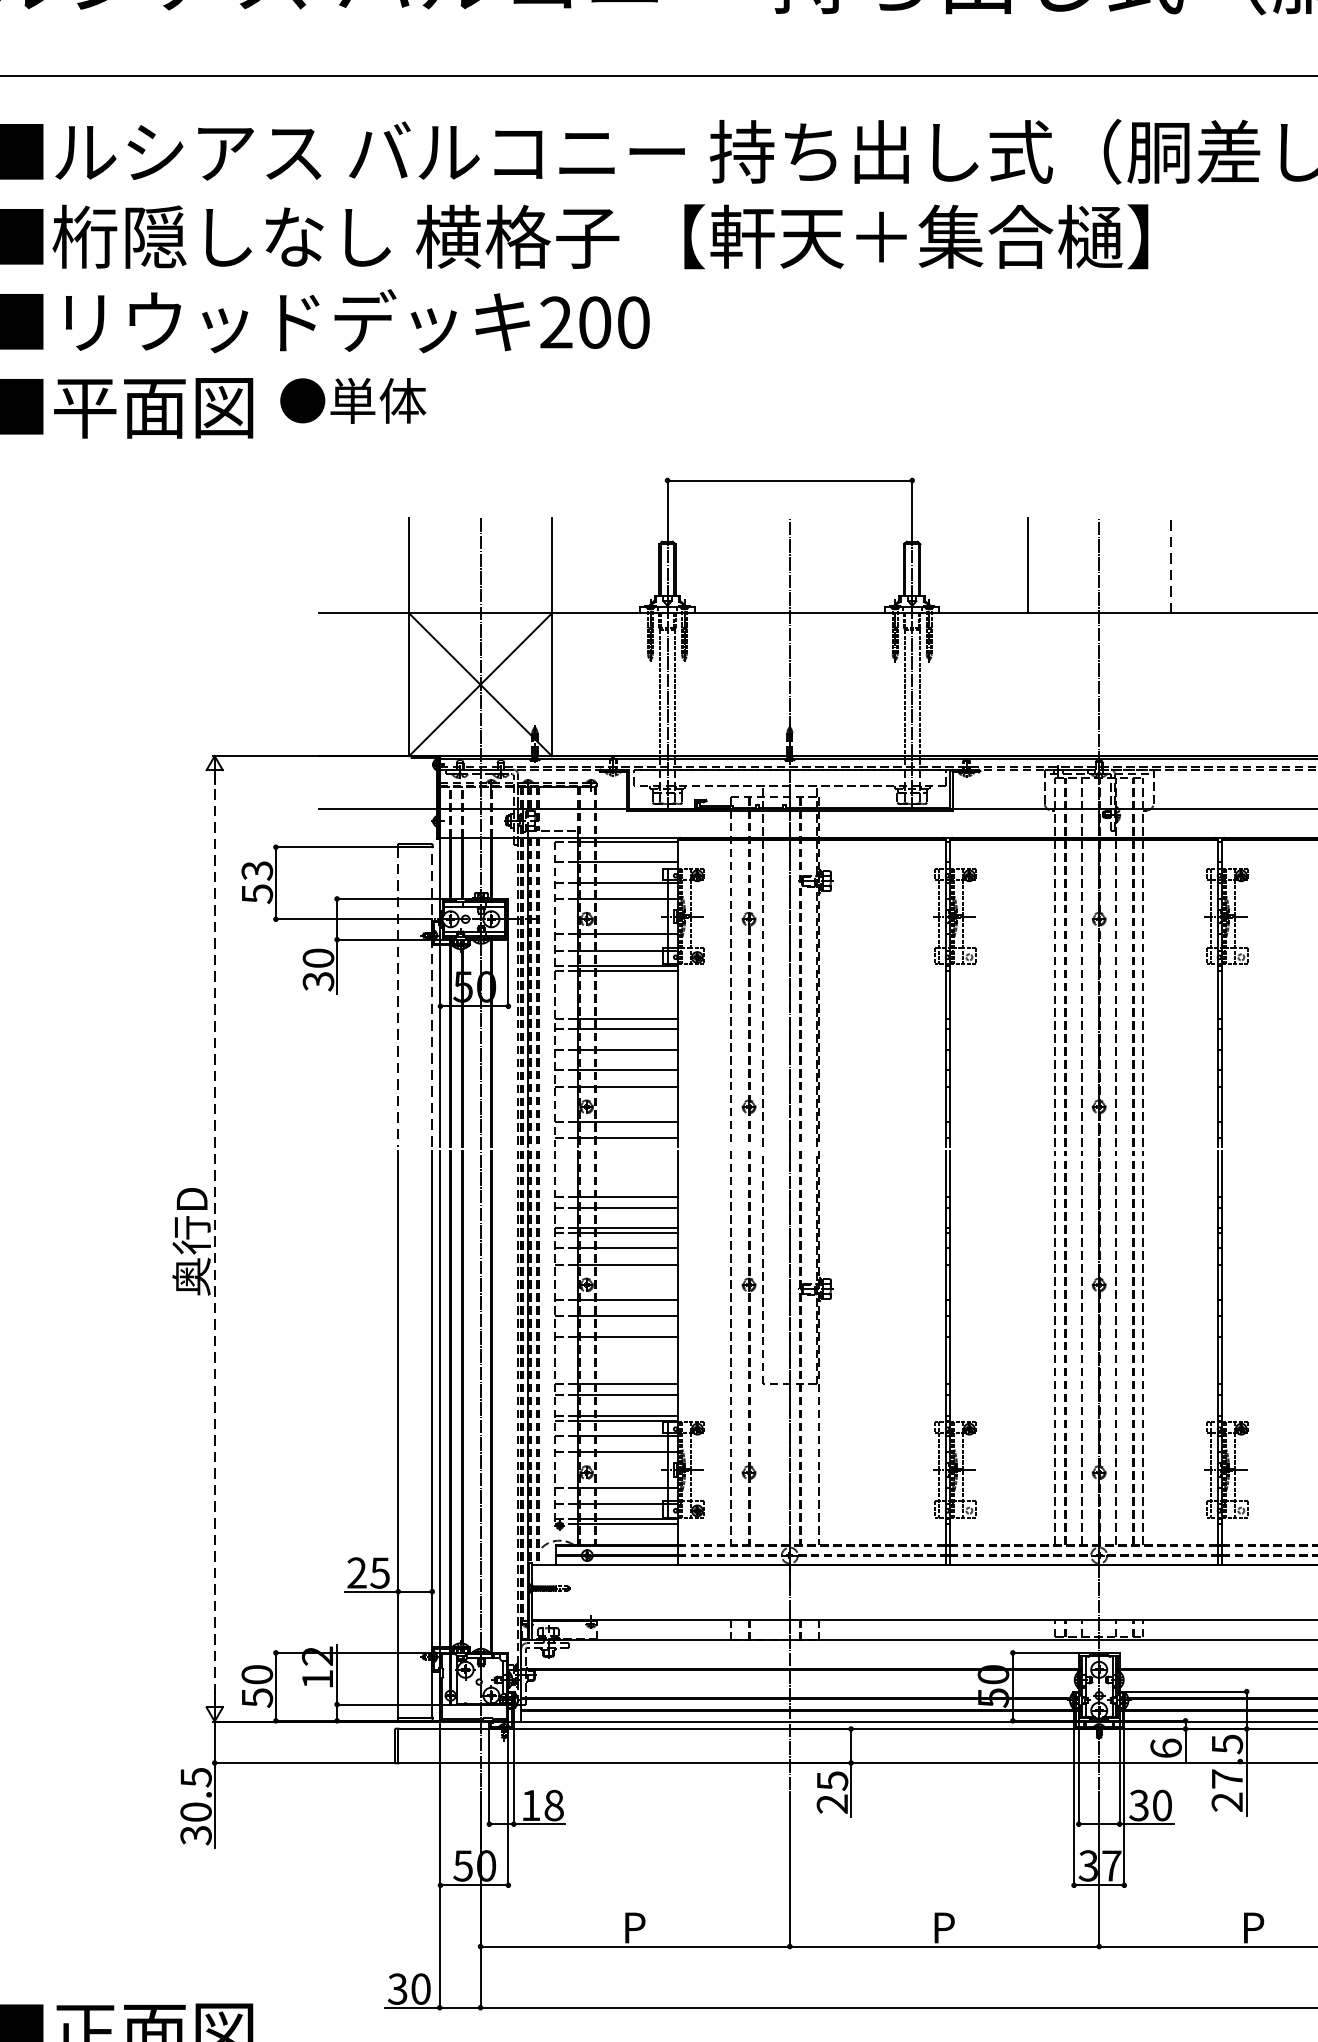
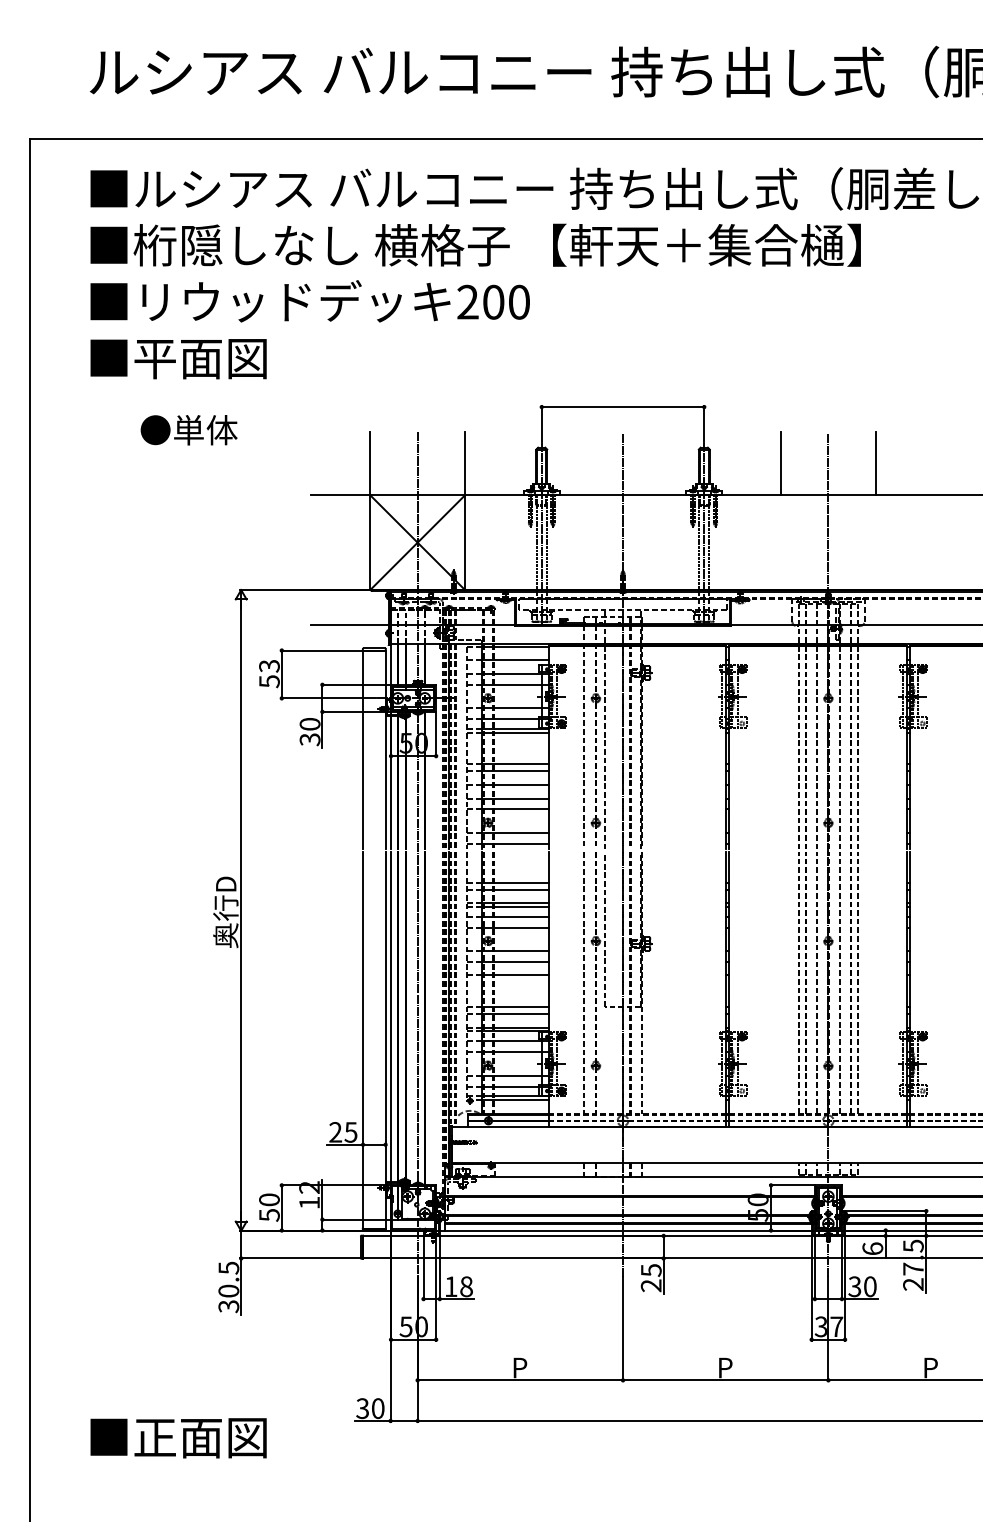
text: (352, 401) -> (188, 430), moved
line: (1170, 565) -> (875, 463), dashed -> solid
line: (432, 996) -> (385, 749), dashed -> solid
line: (398, 997) -> (363, 750), dashed -> solid
line: (215, 1238) -> (241, 910), dashed -> solid

